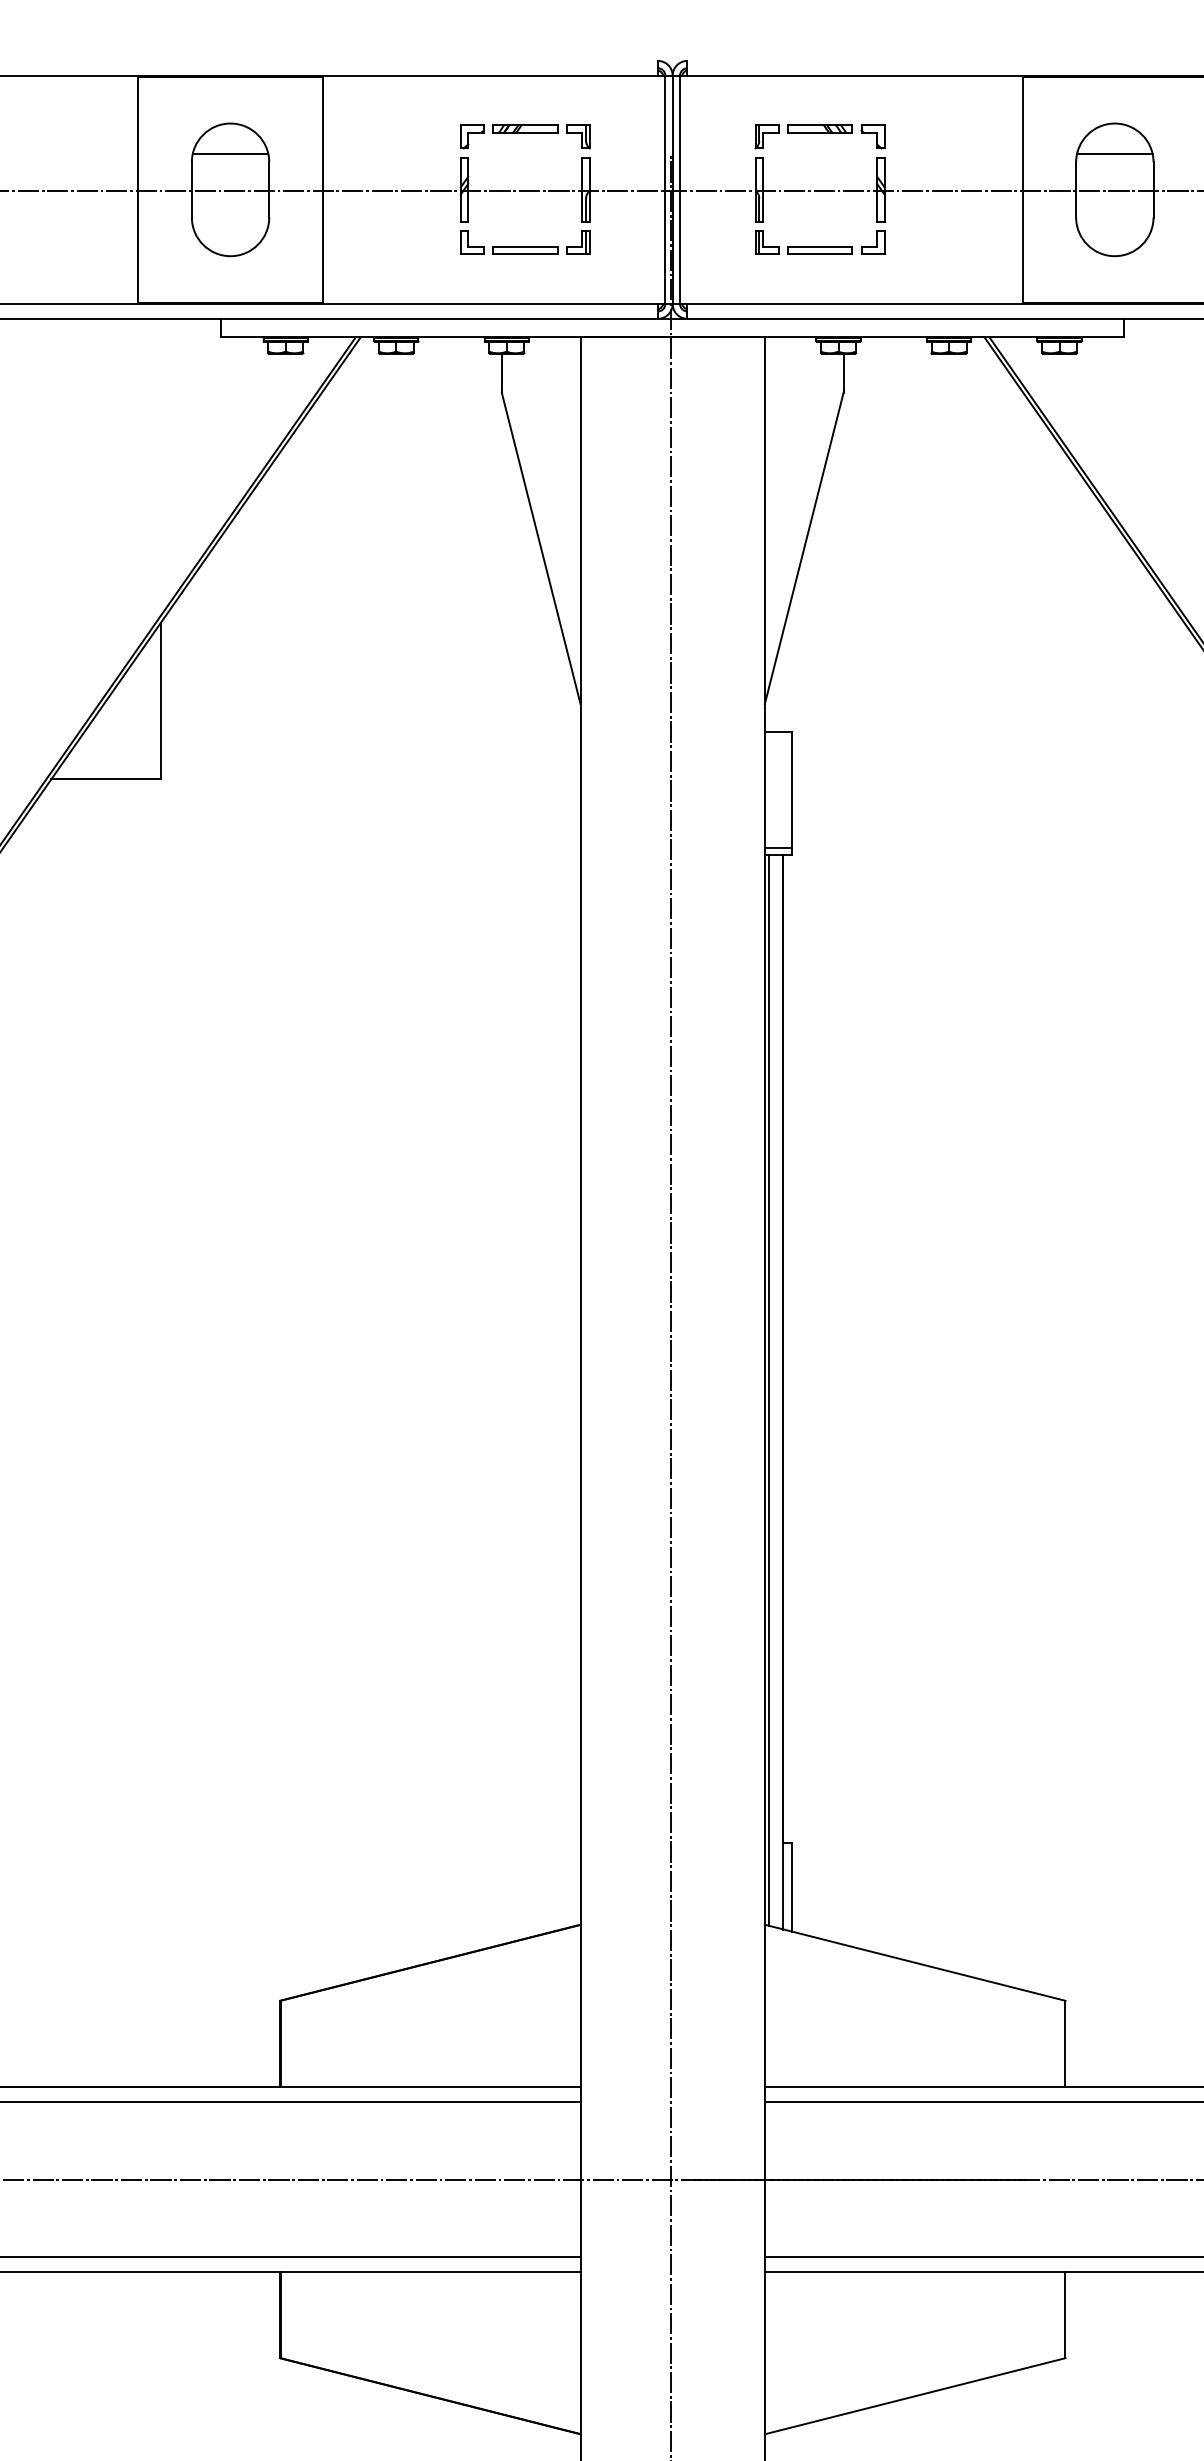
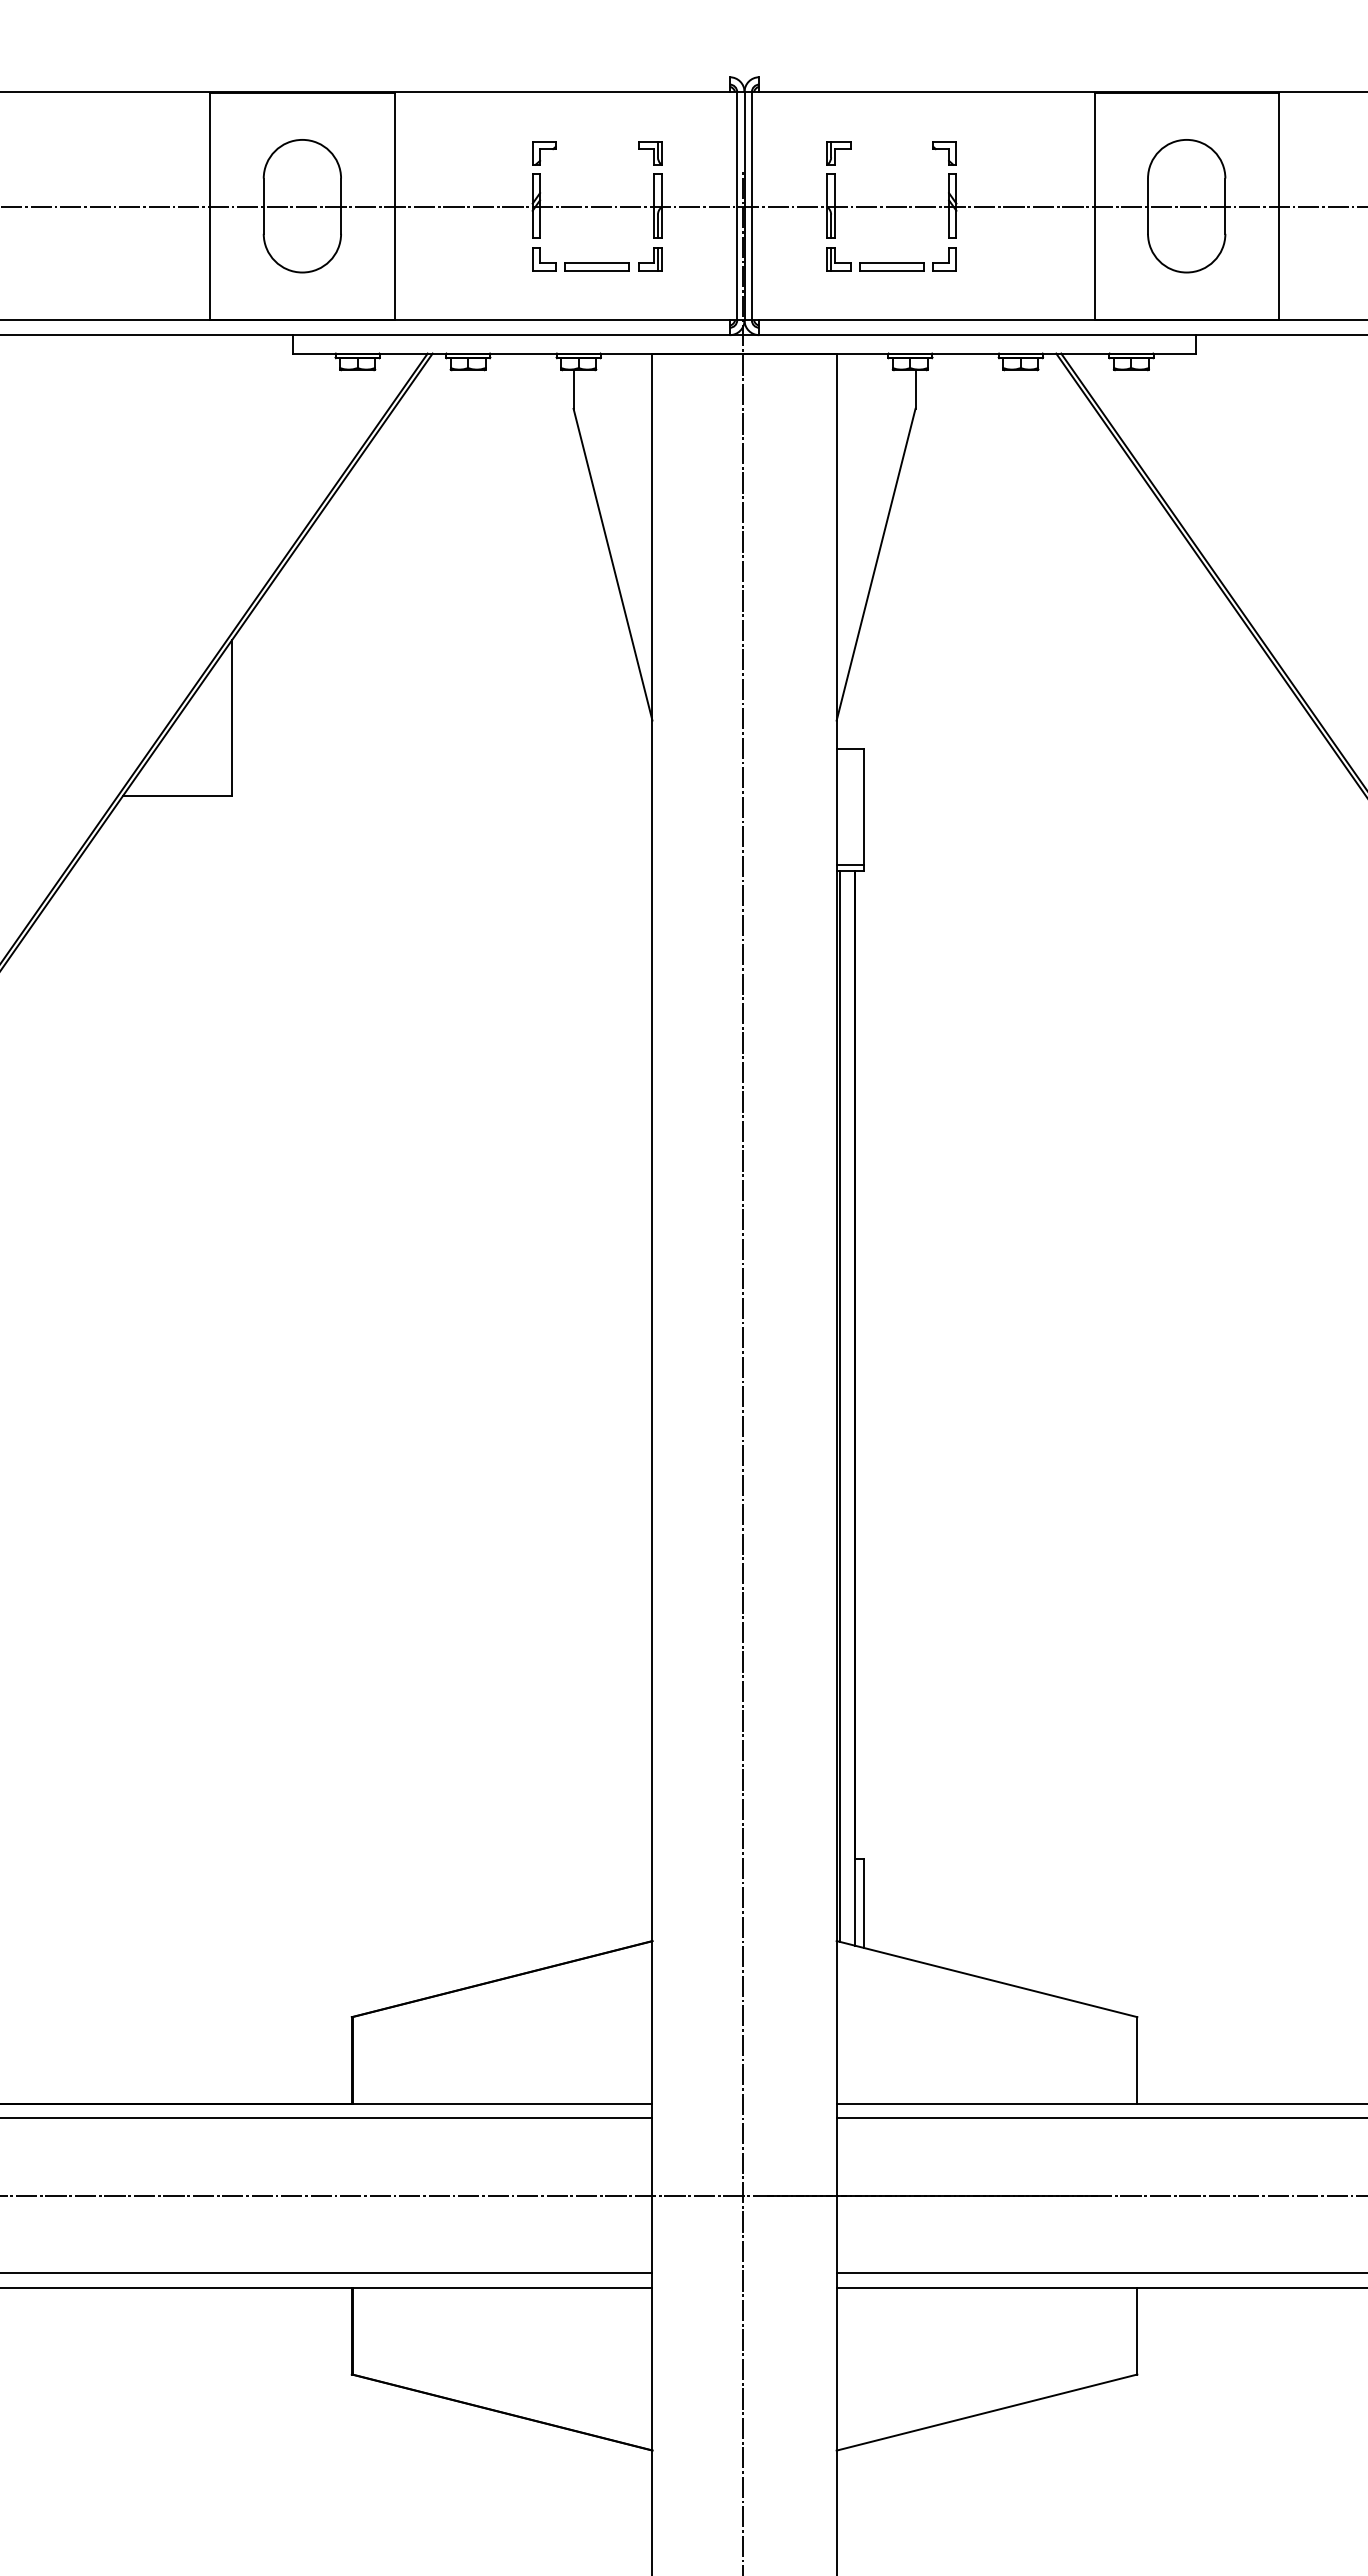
part: (524, 129) -> (596, 145), removed
part: (819, 129) -> (891, 145), removed
line: (230, 154) -> (302, 170), removed
line: (1114, 154) -> (1186, 170), removed

